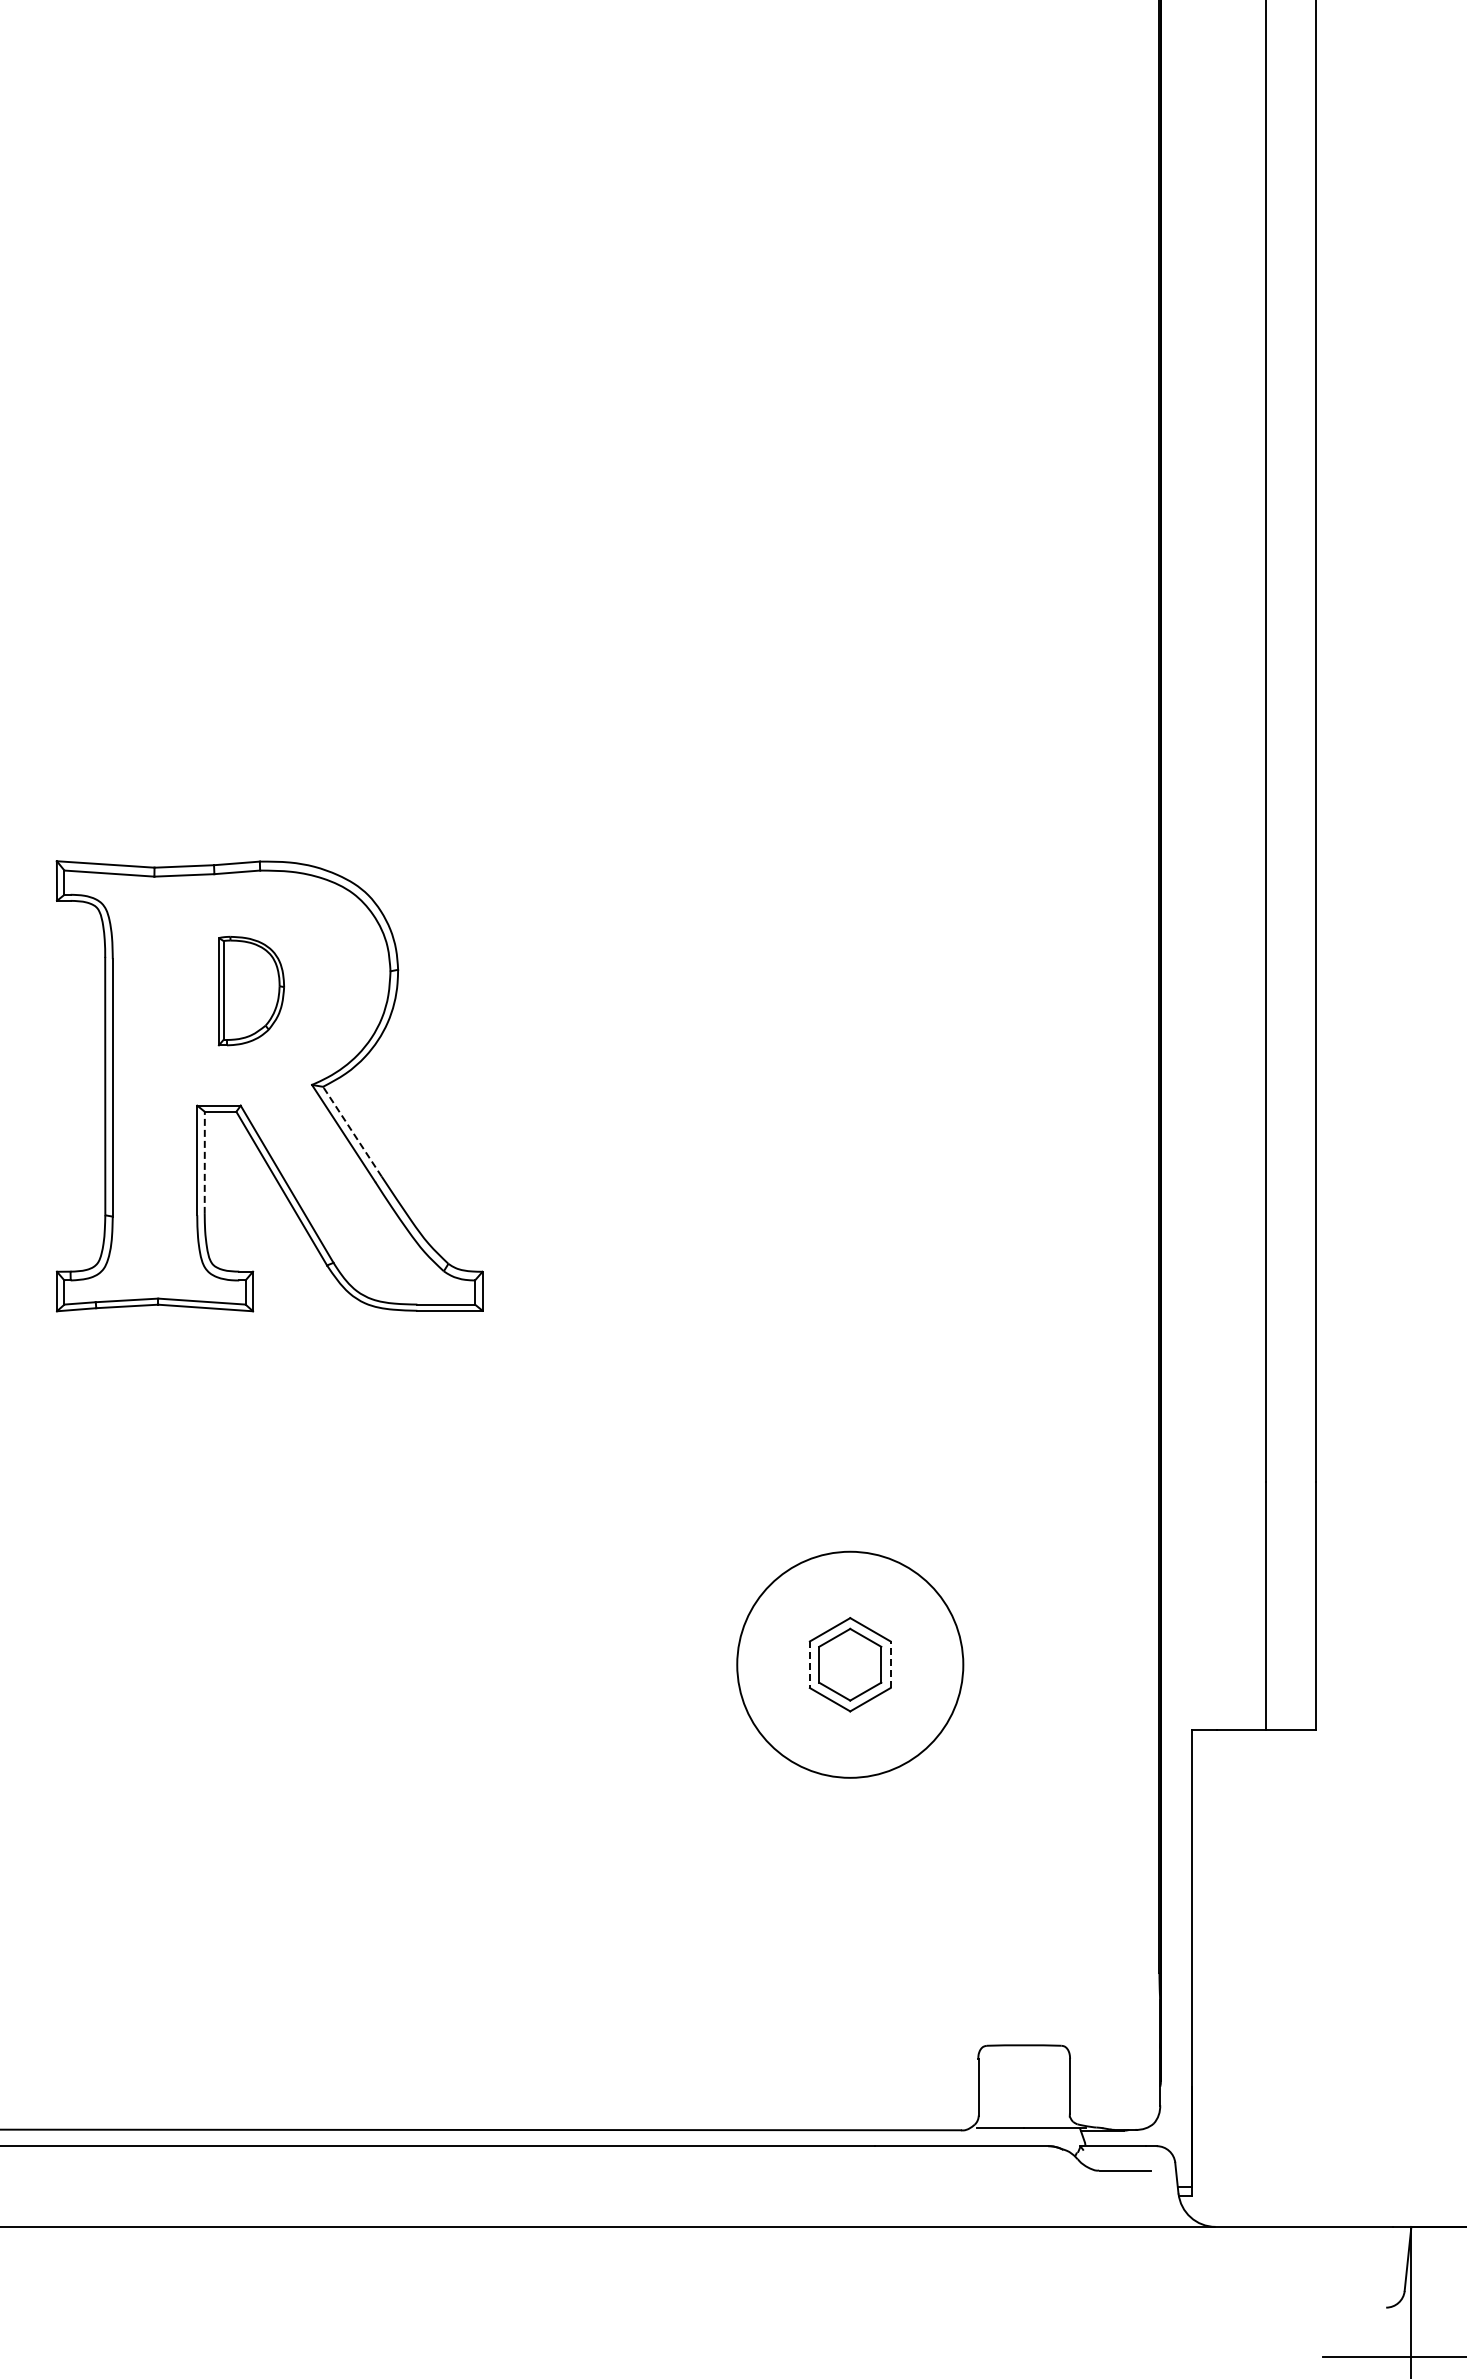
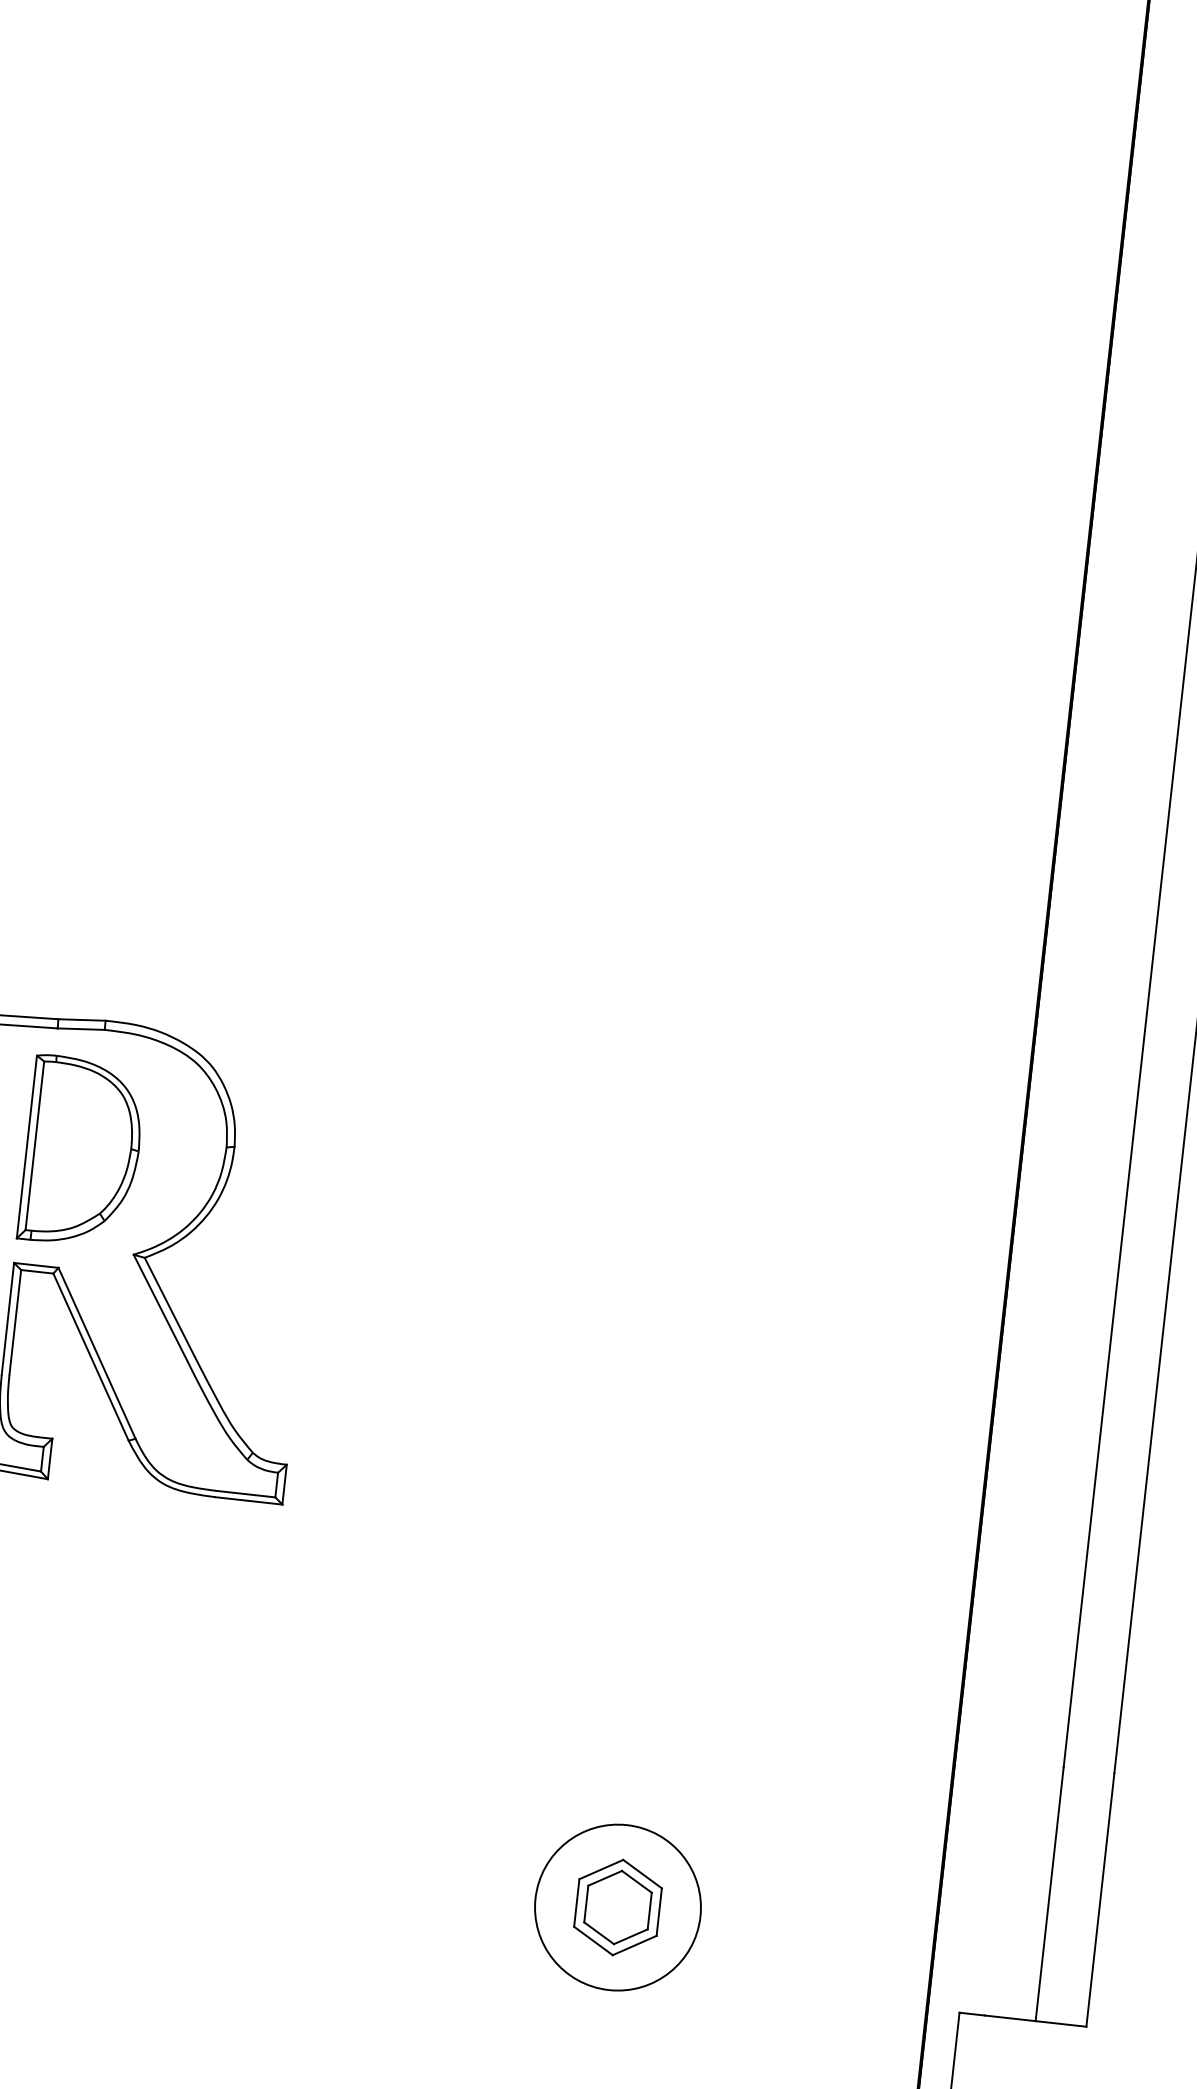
part: (251, 990) -> (82, 1151), size x1.67
line: (352, 1131) -> (169, 1306), dashed -> solid
line: (204, 1162) -> (15, 1321), dashed -> solid
circle: (850, 1664) -> (618, 1907), size x0.71
line: (890, 1664) -> (659, 1911), dashed -> solid
line: (809, 1665) -> (576, 1903), dashed -> solid

